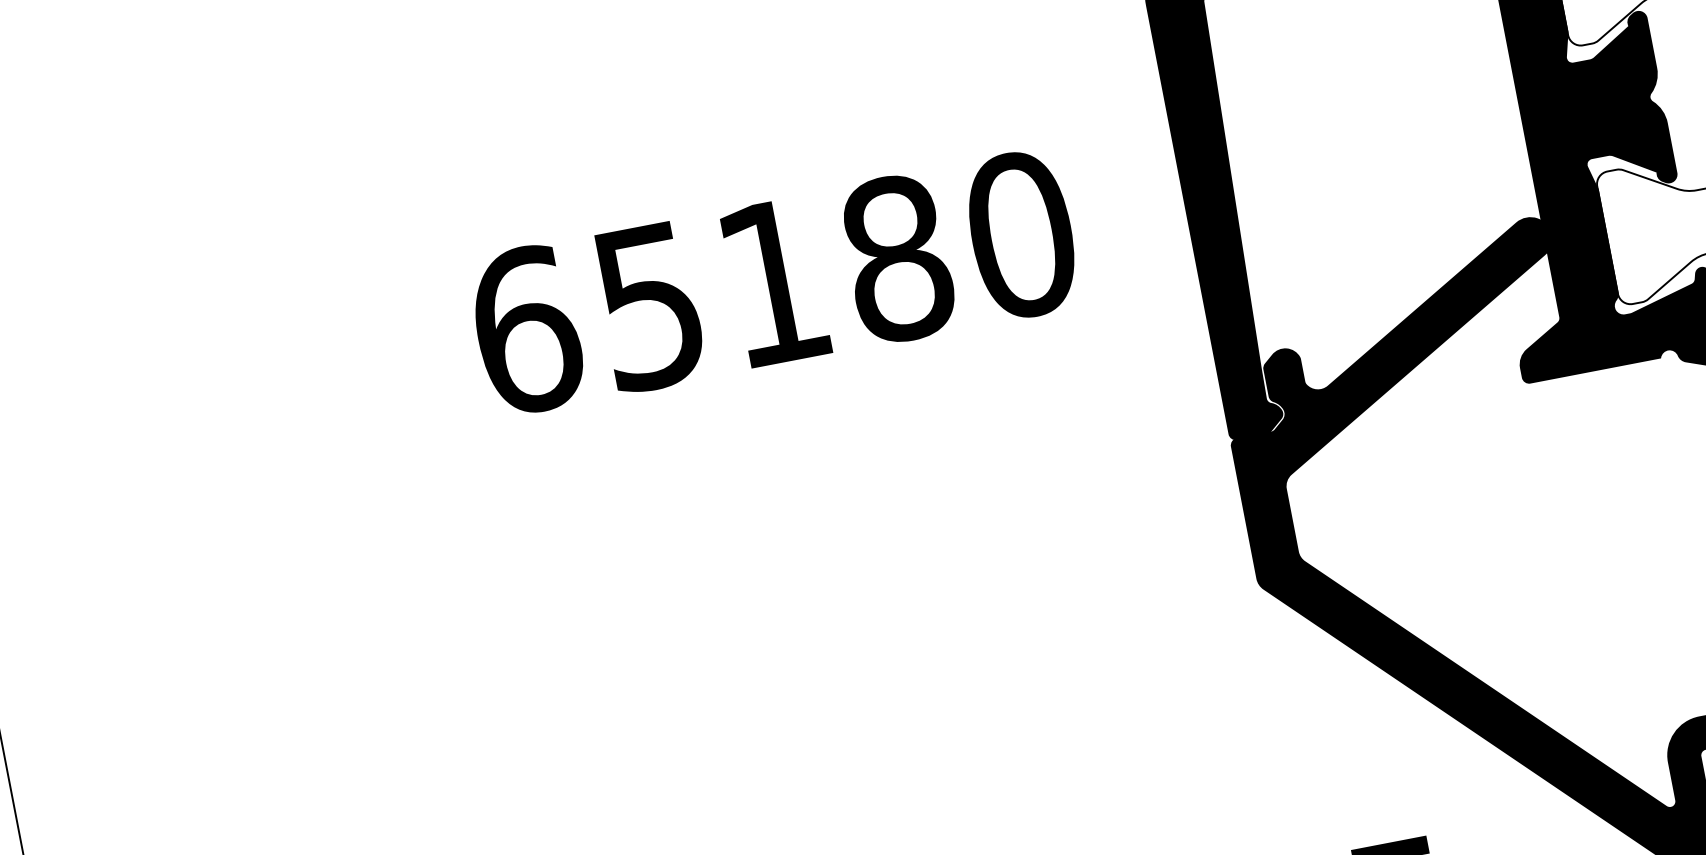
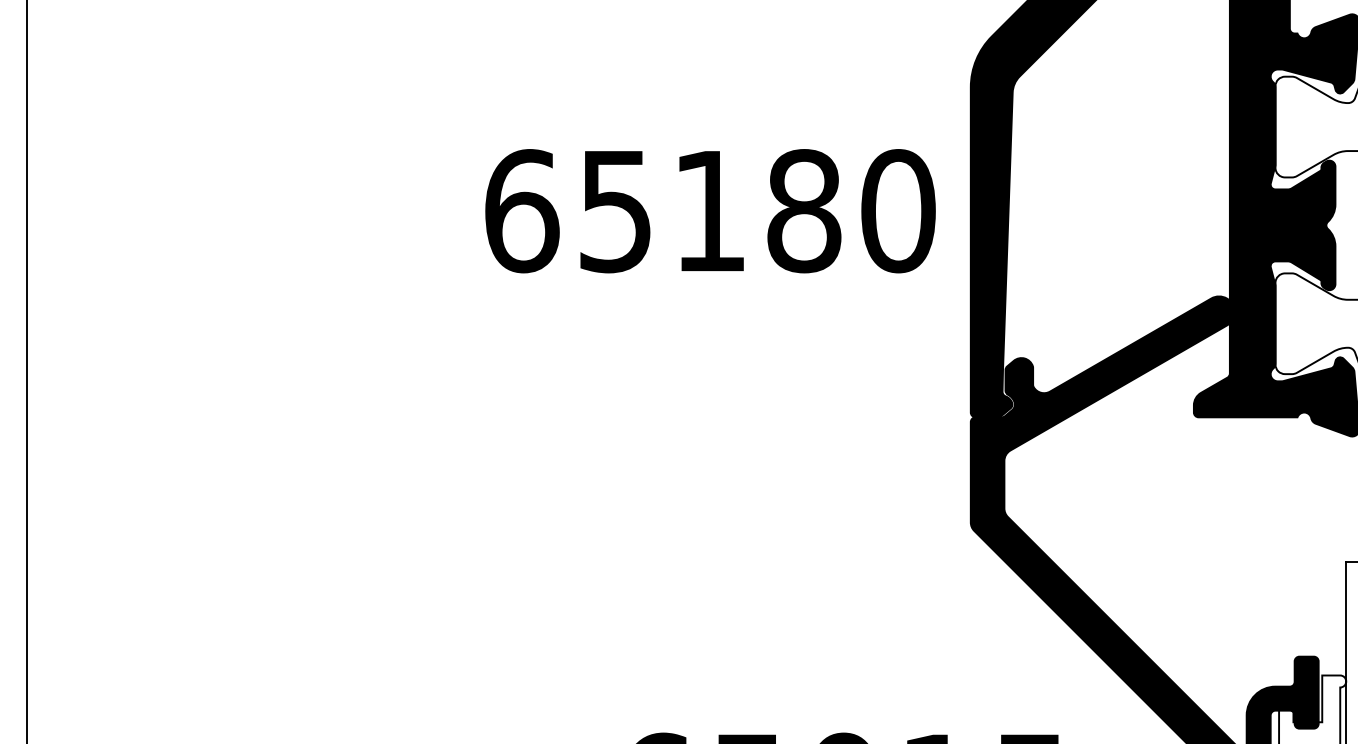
text: (774, 282) -> (710, 211), moved

